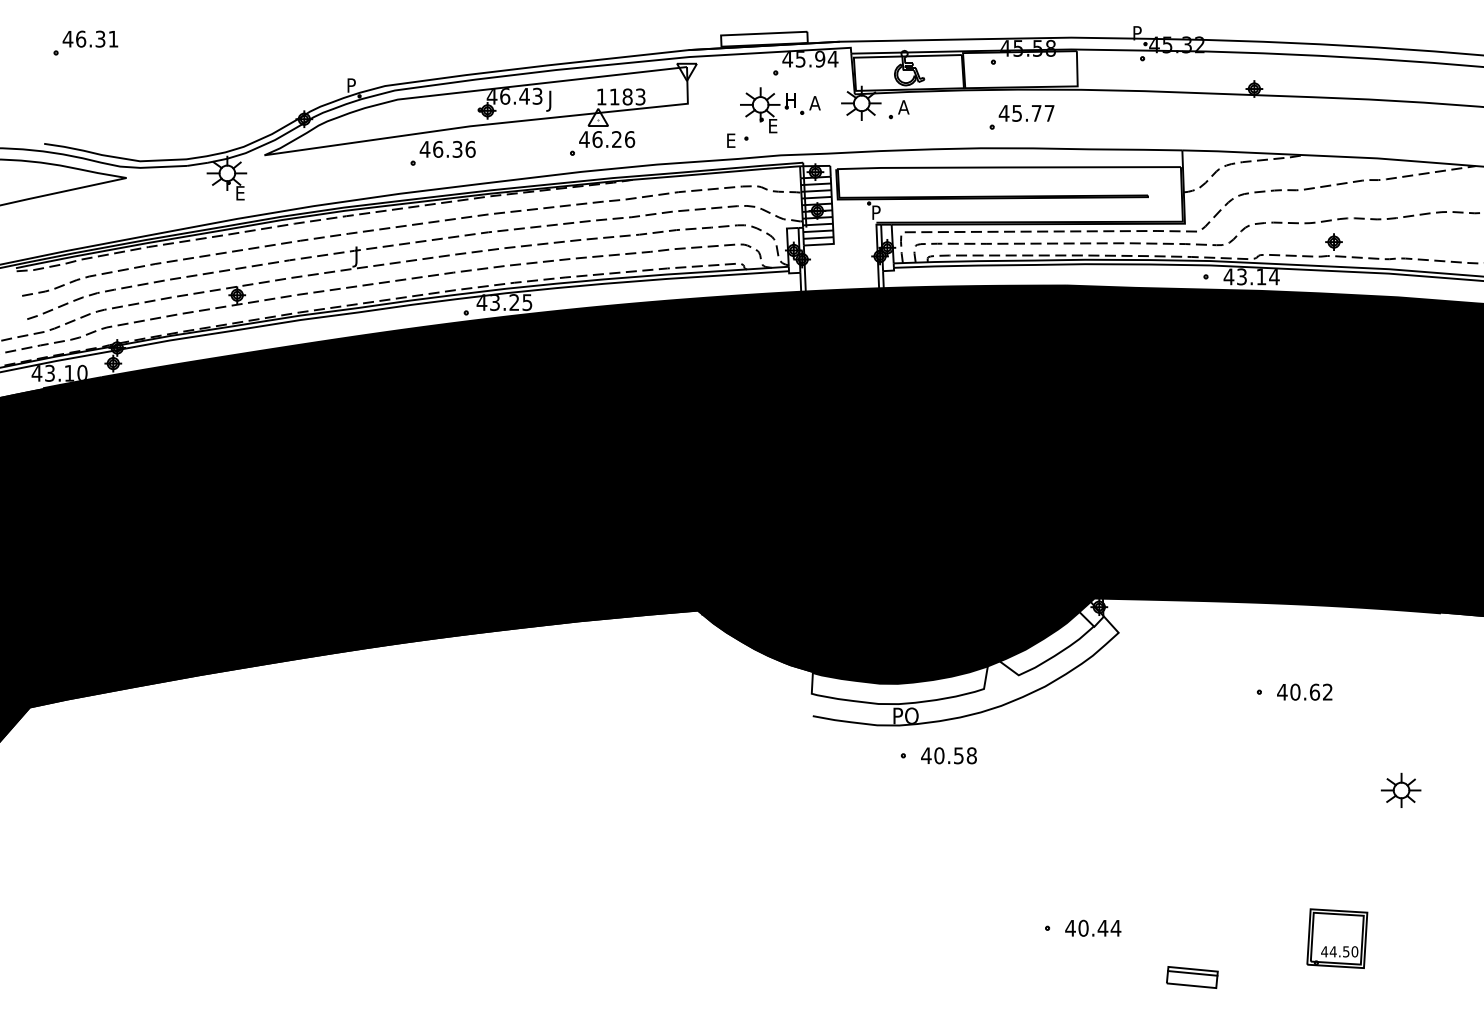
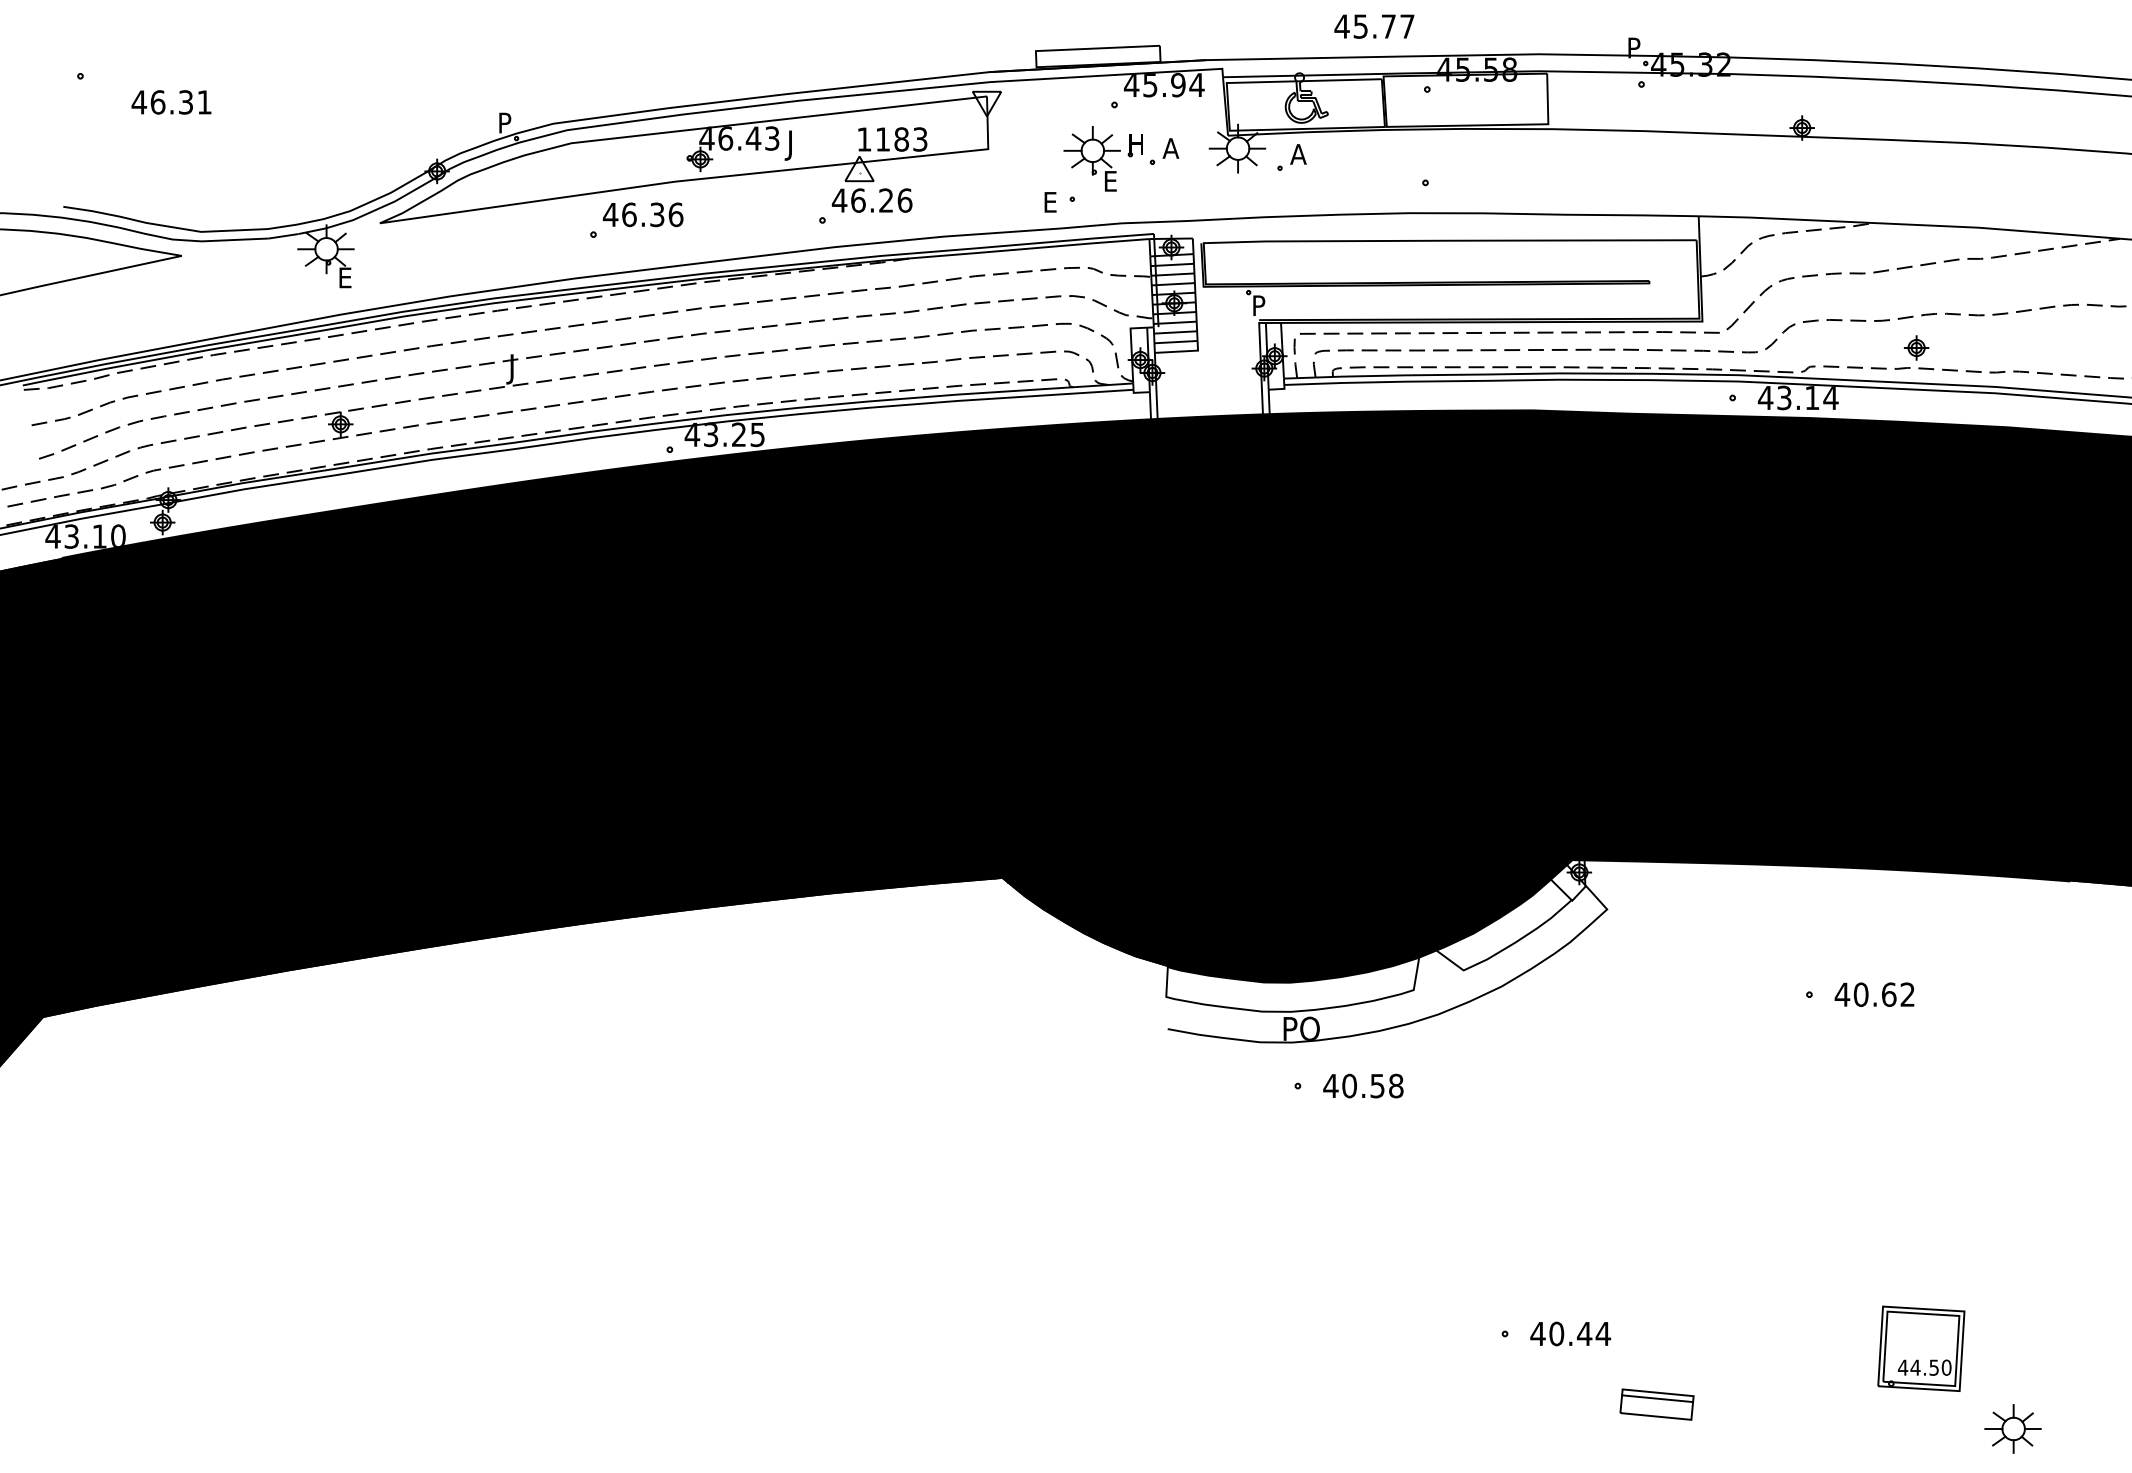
text: (90, 38) -> (171, 101), moved
text: (1026, 113) -> (1374, 26), moved
part: (1400, 789) -> (2012, 1427), moved
part: (1192, 977) -> (1657, 1404), moved

